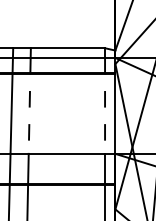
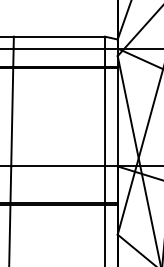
line: (29, 105) -> (12, 107), dashed -> solid
line: (105, 105) -> (105, 107), dashed -> solid

